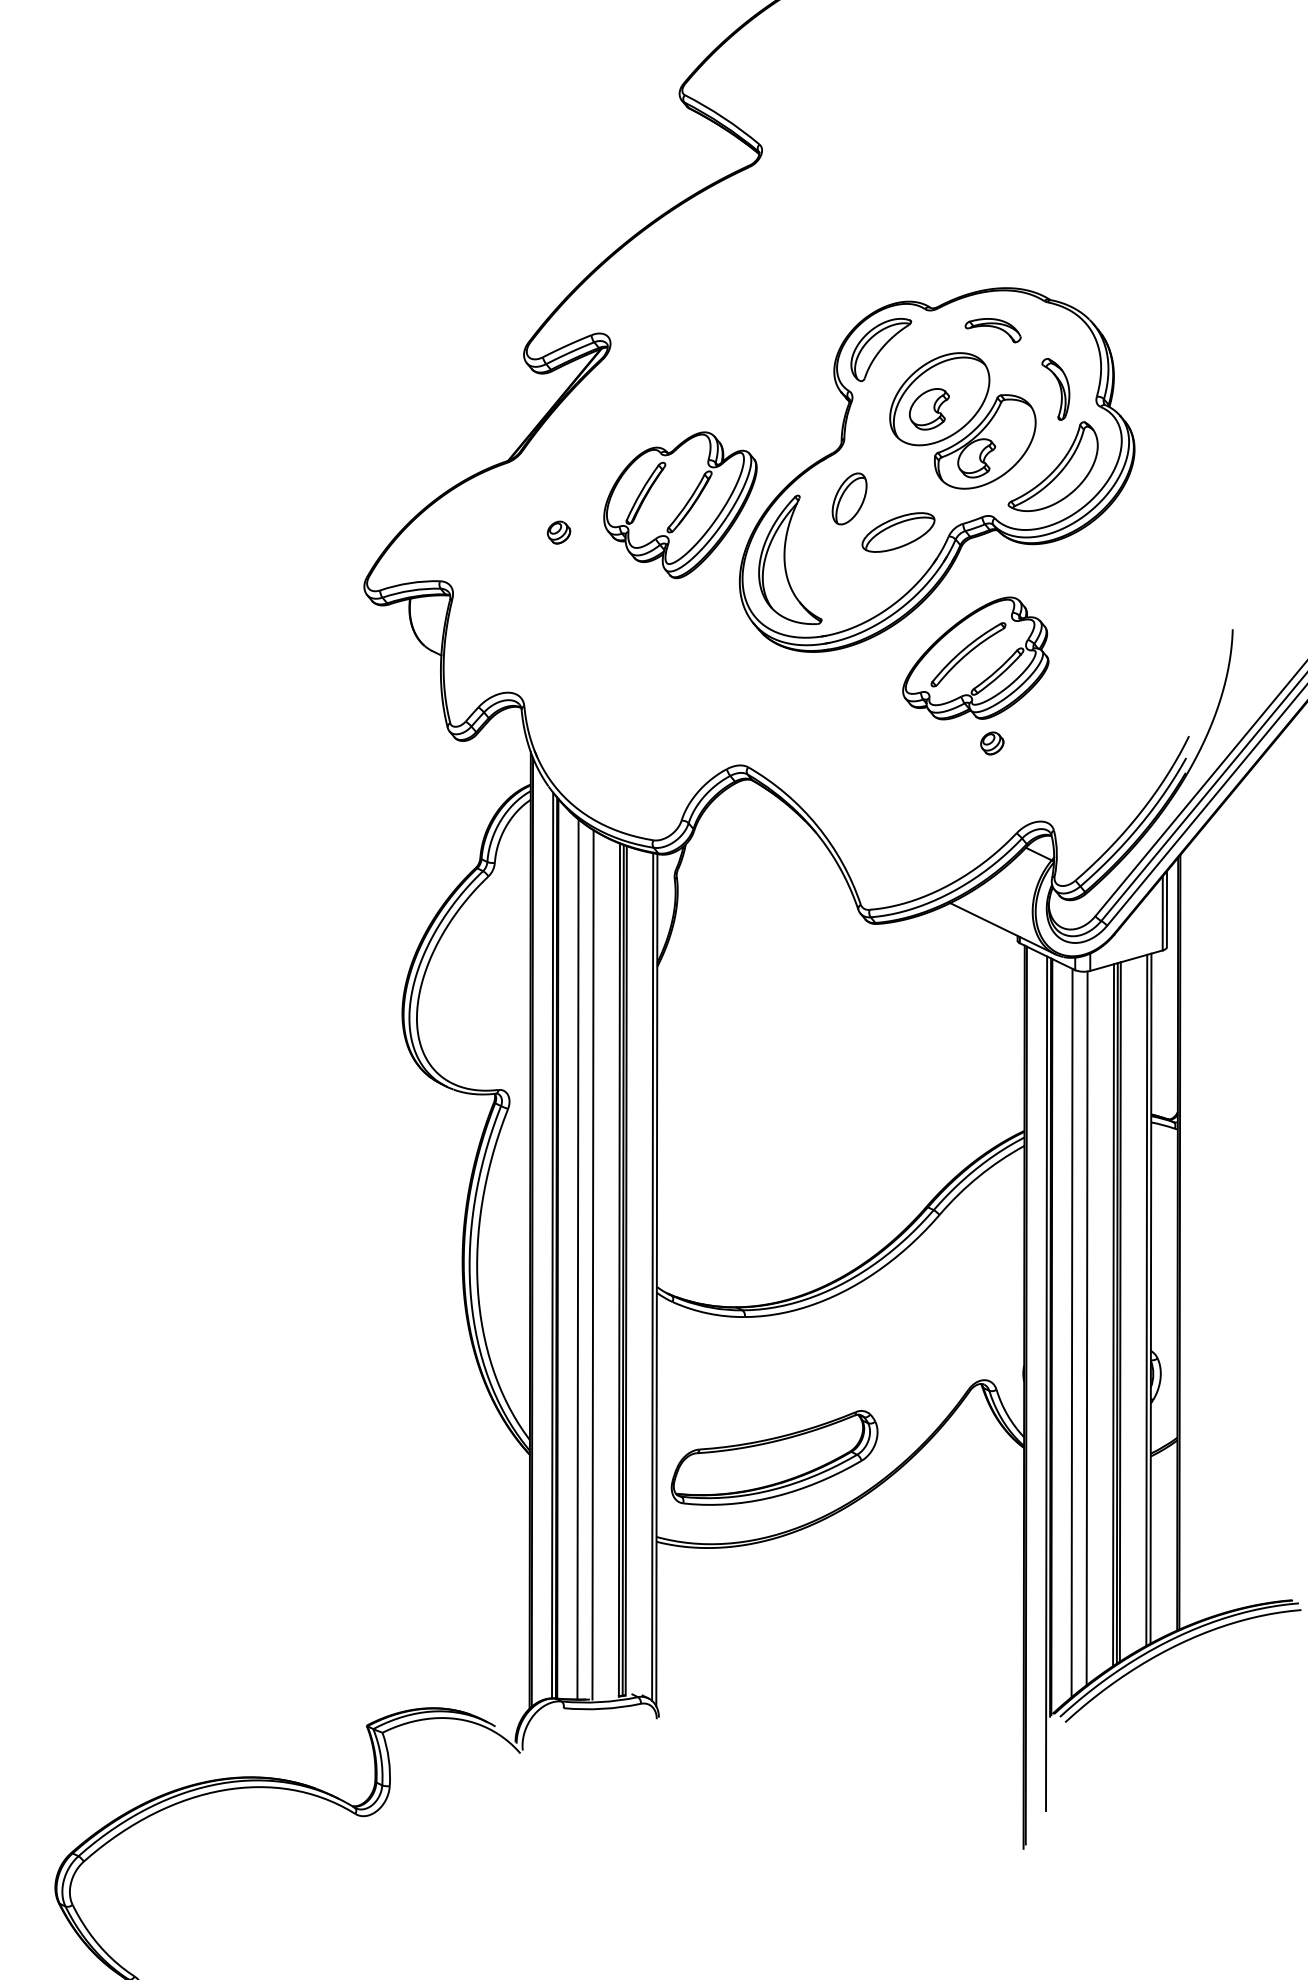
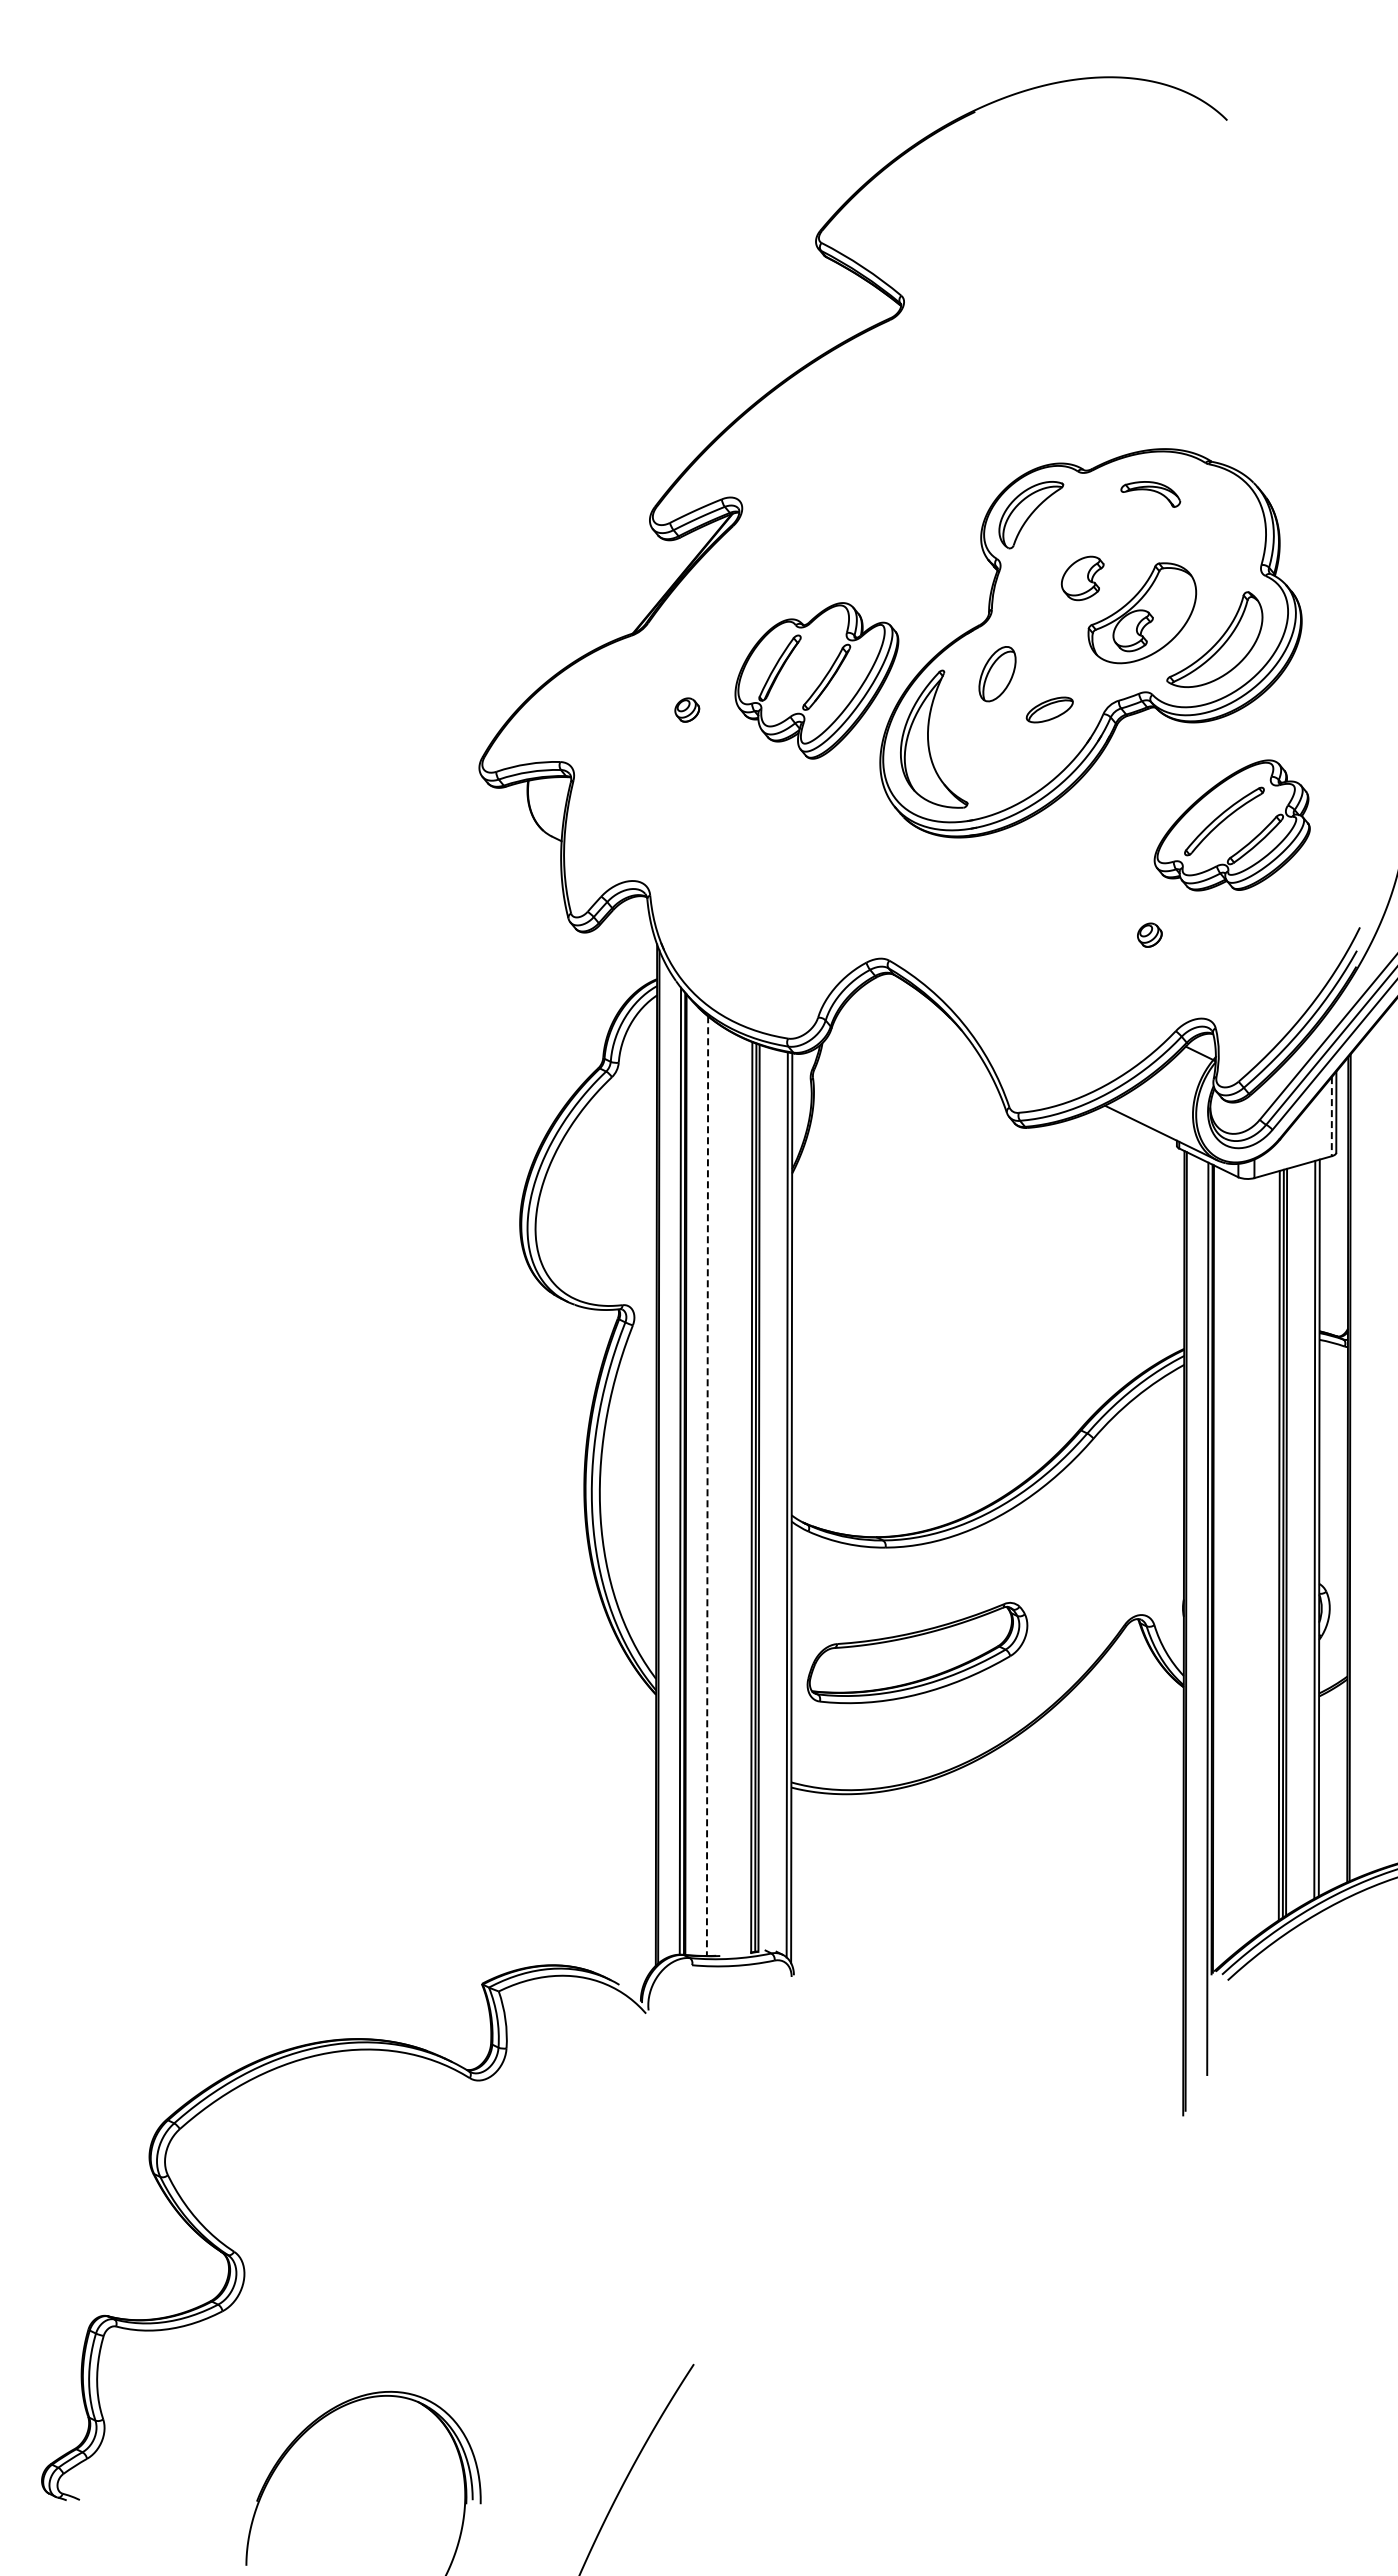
part: (1055, 388) -> (1217, 556), removed
part: (939, 399) -> (1093, 567), removed
part: (898, 532) -> (1049, 709), size x0.6
part: (975, 658) -> (1231, 825), moved
line: (1162, 913) -> (1331, 1116), solid -> dashed
line: (577, 1259) -> (707, 1486), solid -> dashed
line: (592, 1264) -> (723, 1491), removed
line: (1086, 1328) -> (1250, 1559), removed
line: (1071, 1332) -> (1234, 1564), removed
part: (774, 1457) -> (917, 1652), moved

